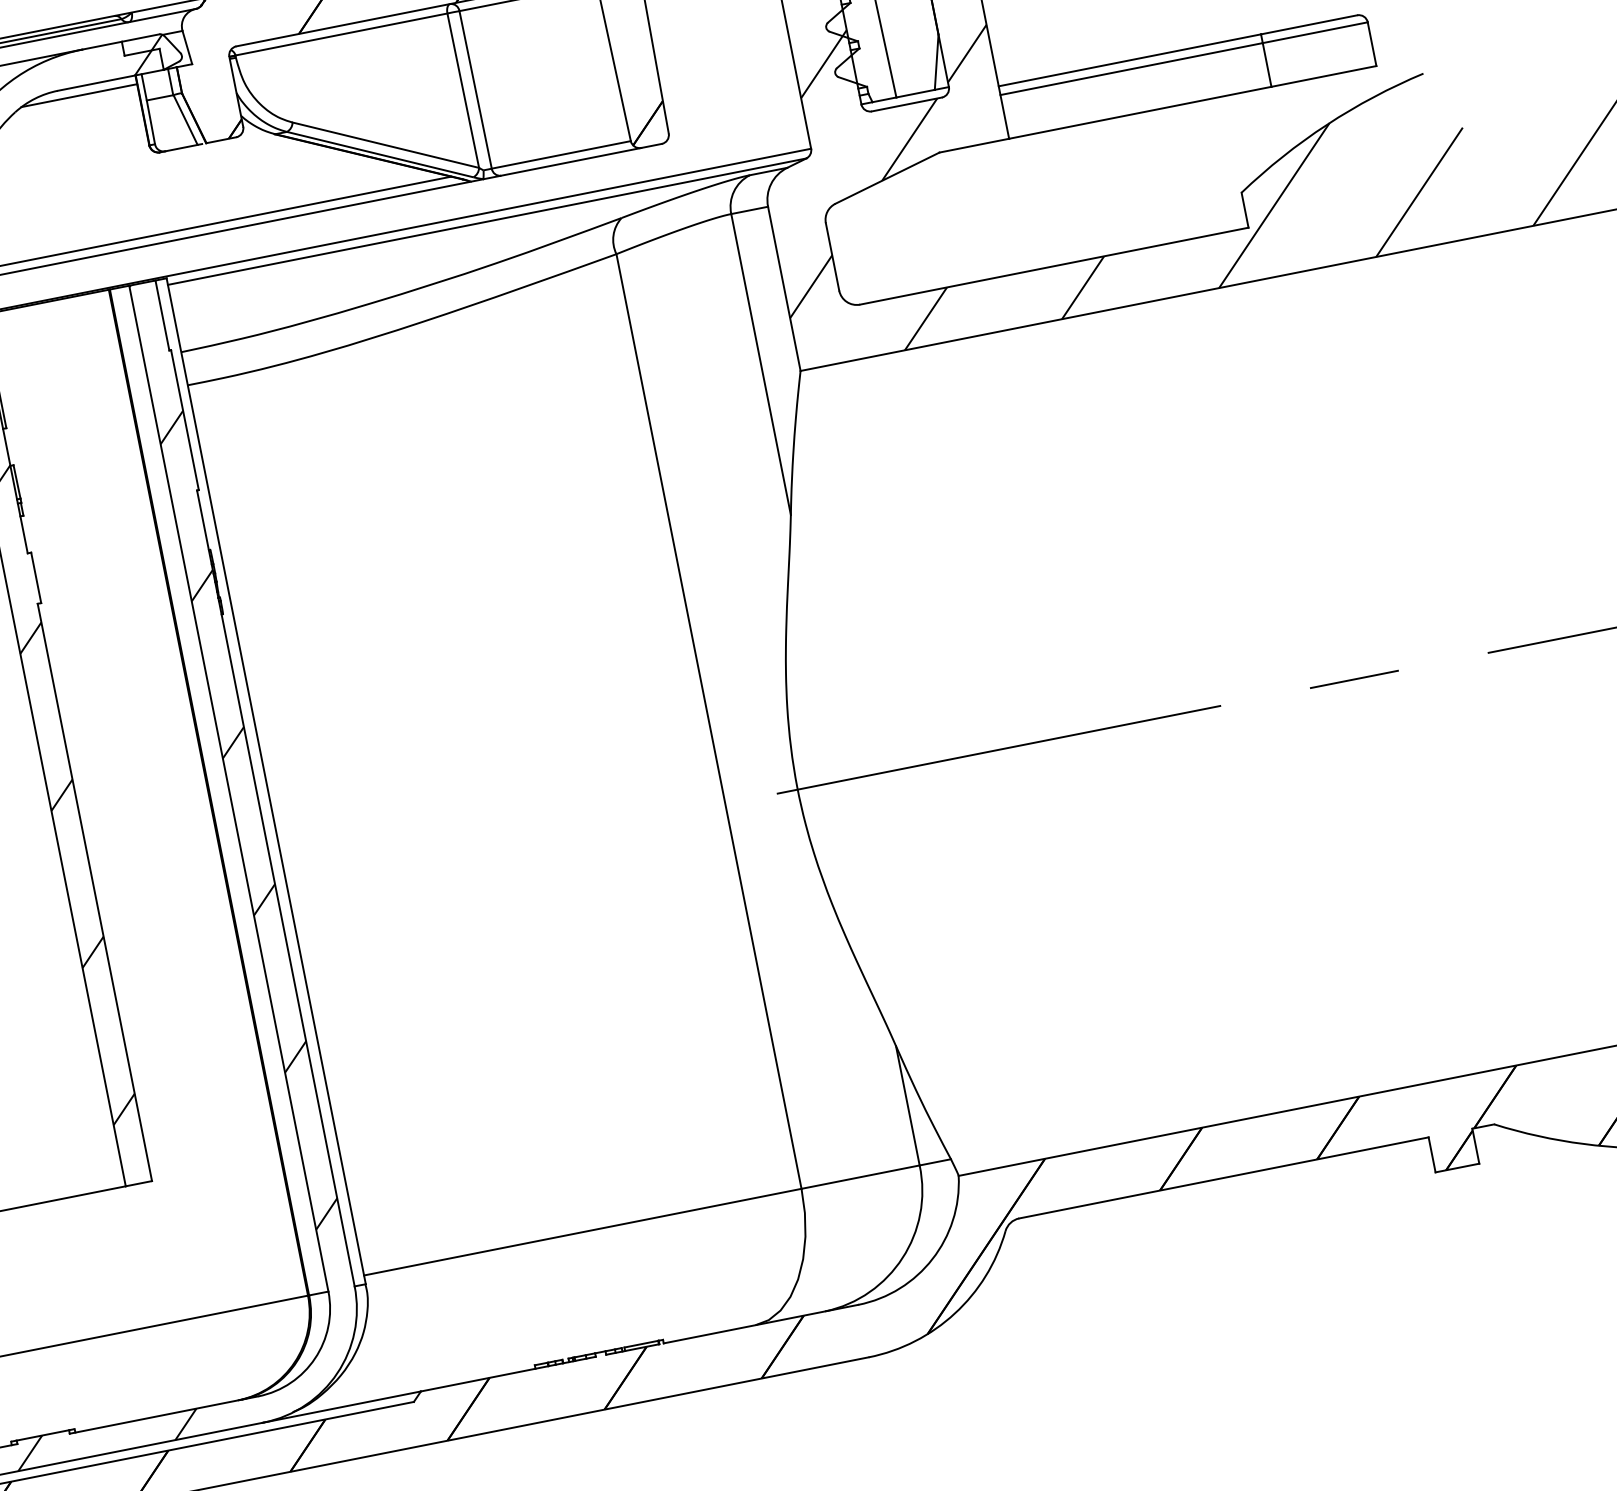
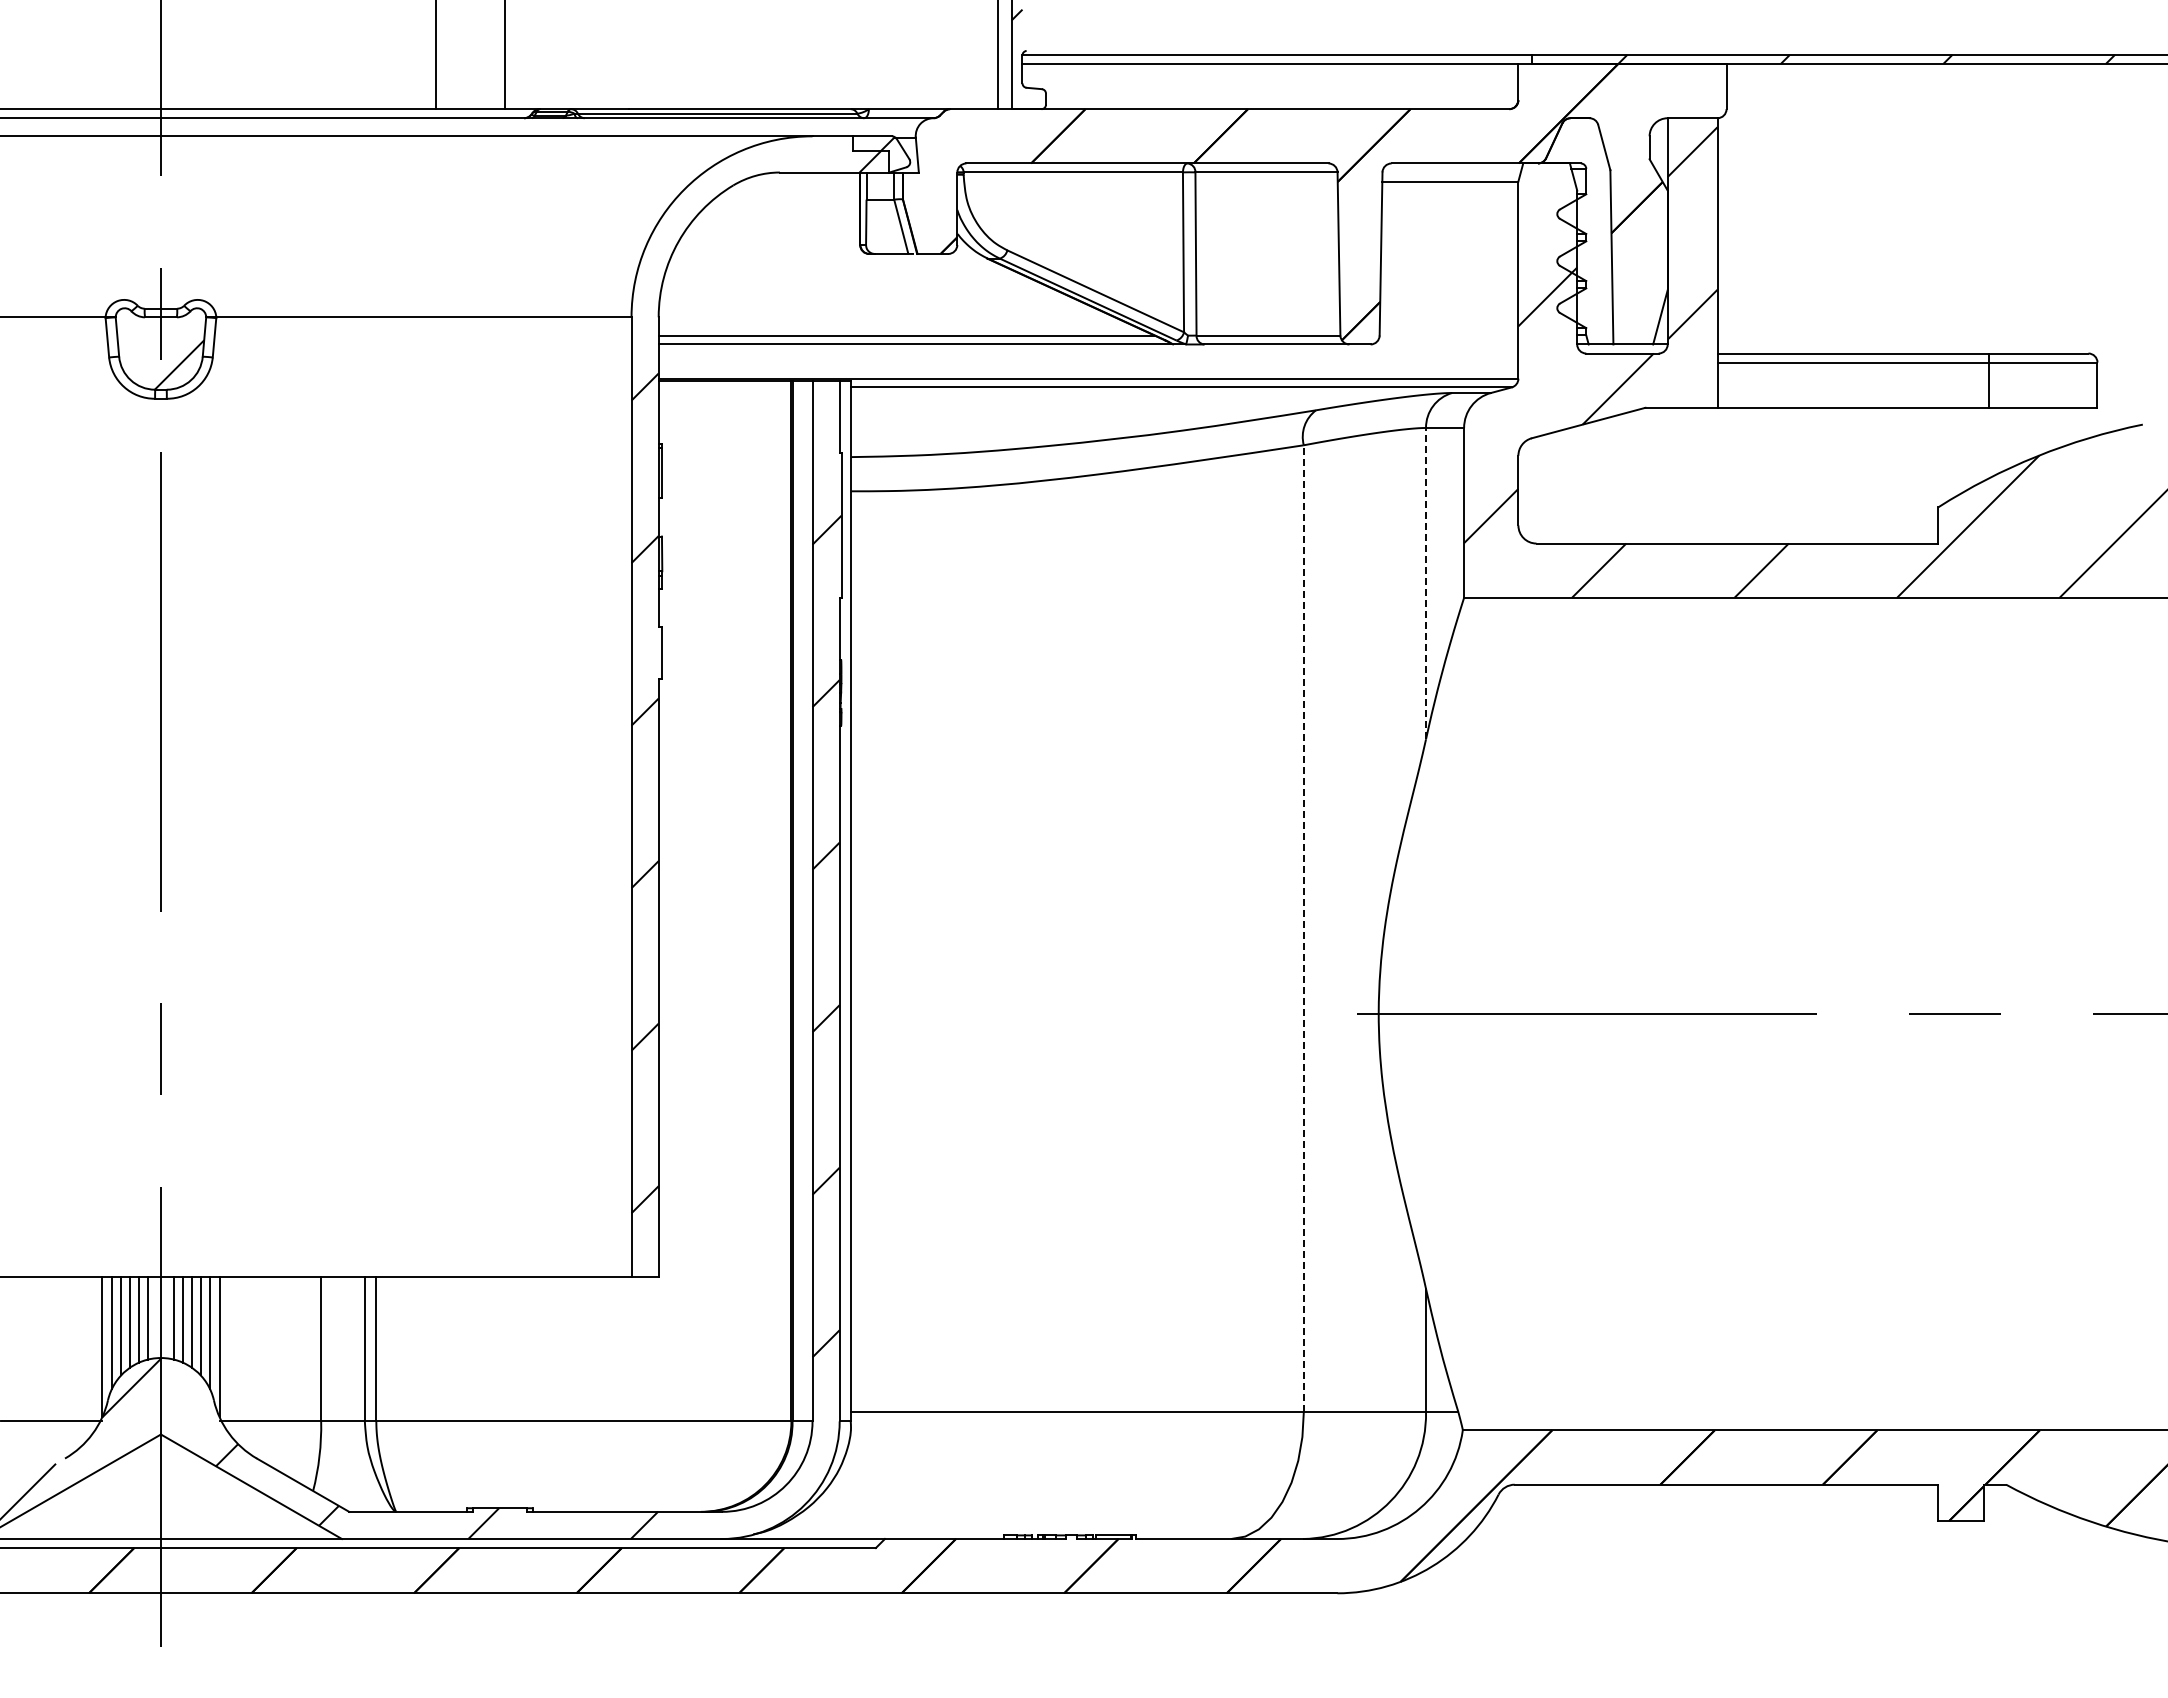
line: (79, 95) -> (800, 181), removed
line: (761, 364) -> (1426, 583), solid -> dashed
line: (708, 721) -> (1303, 928), solid -> dashed

